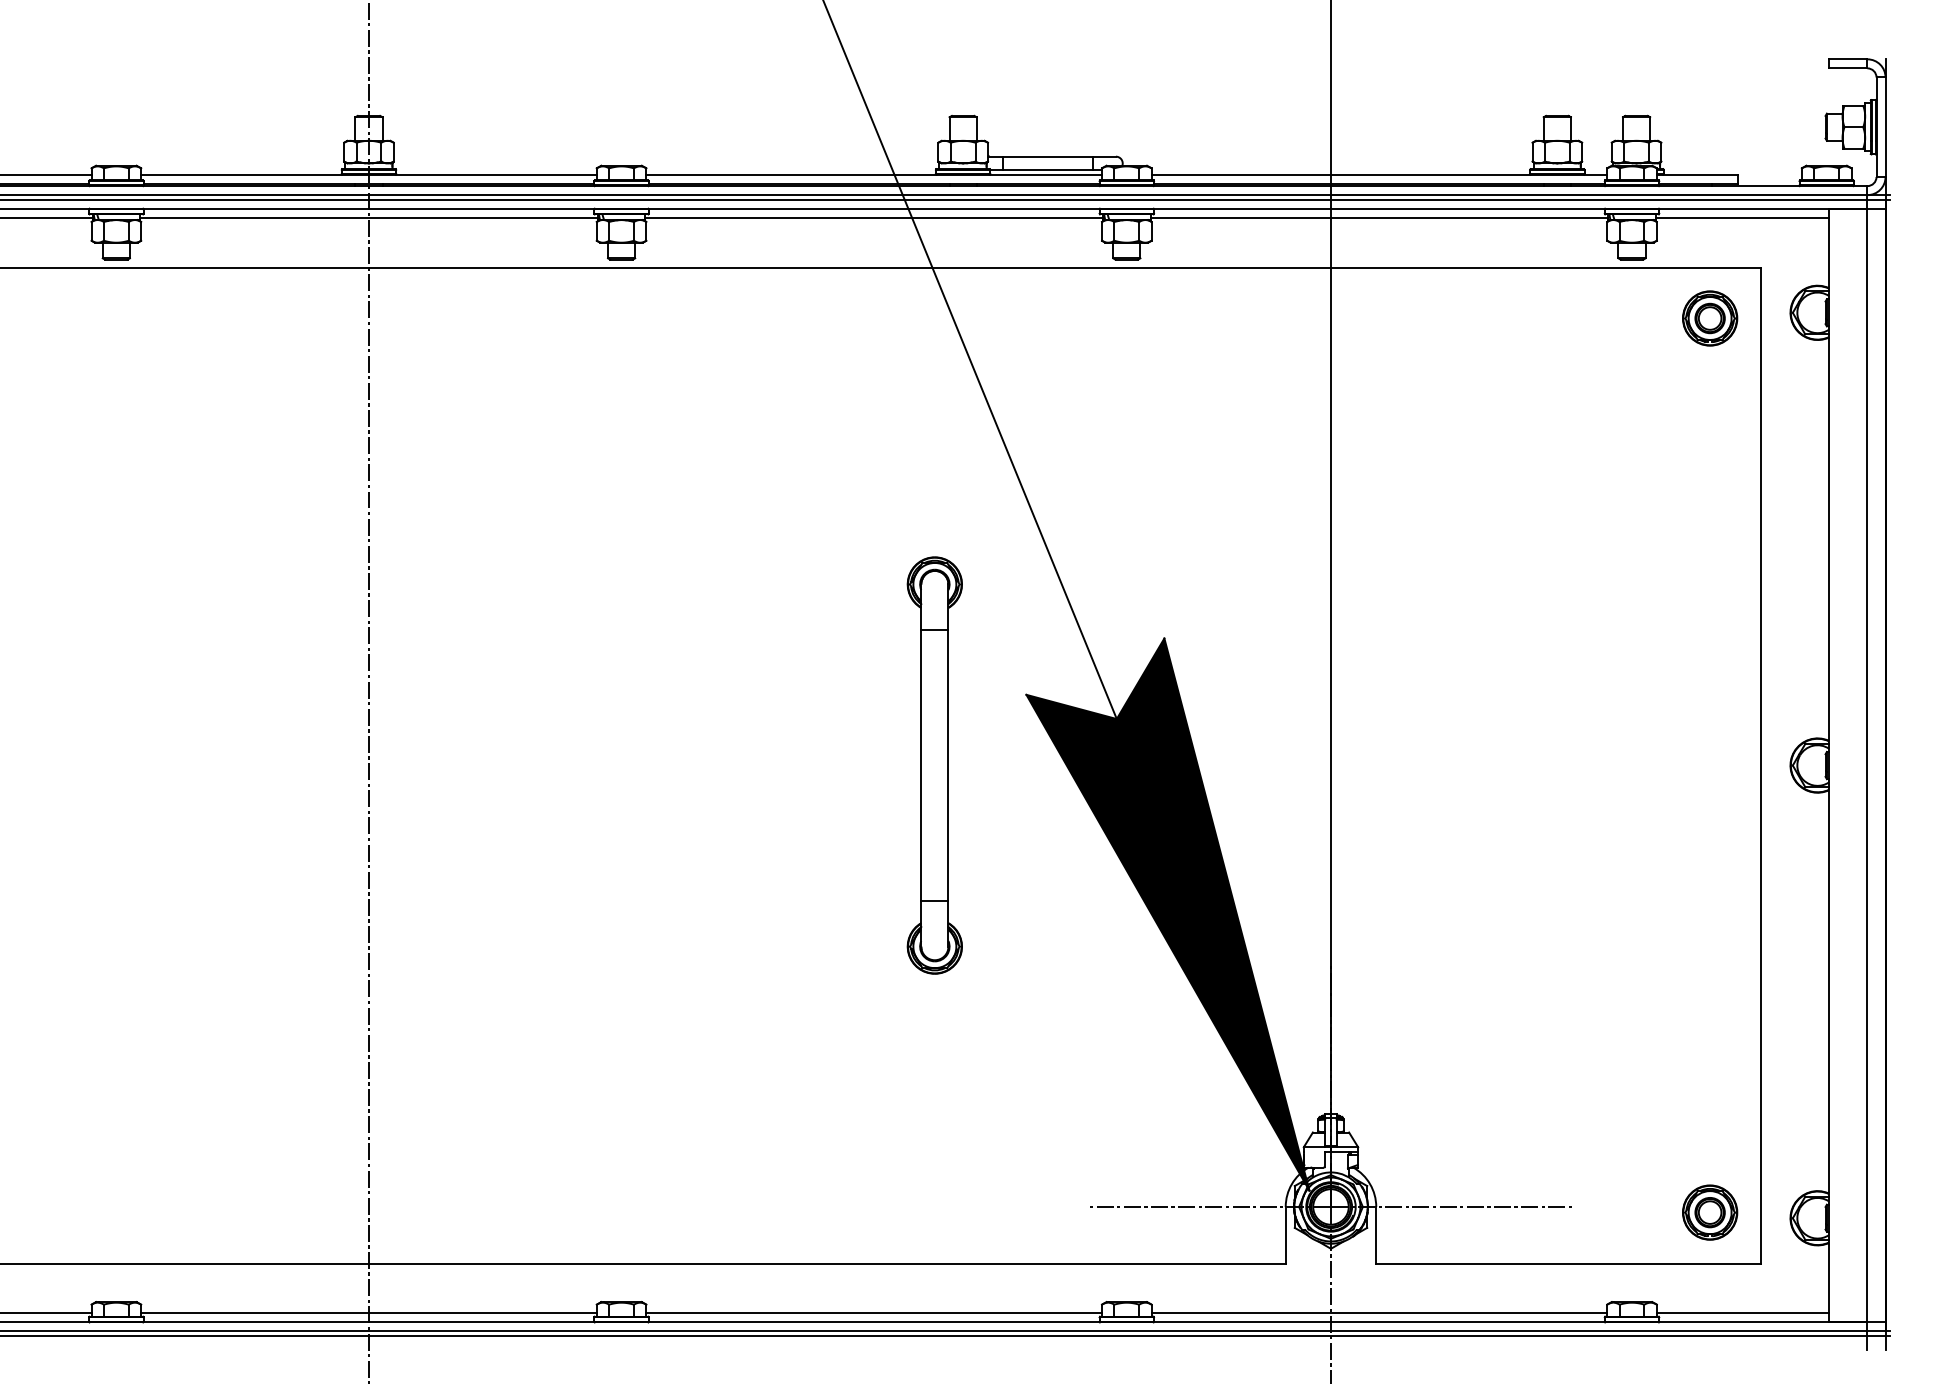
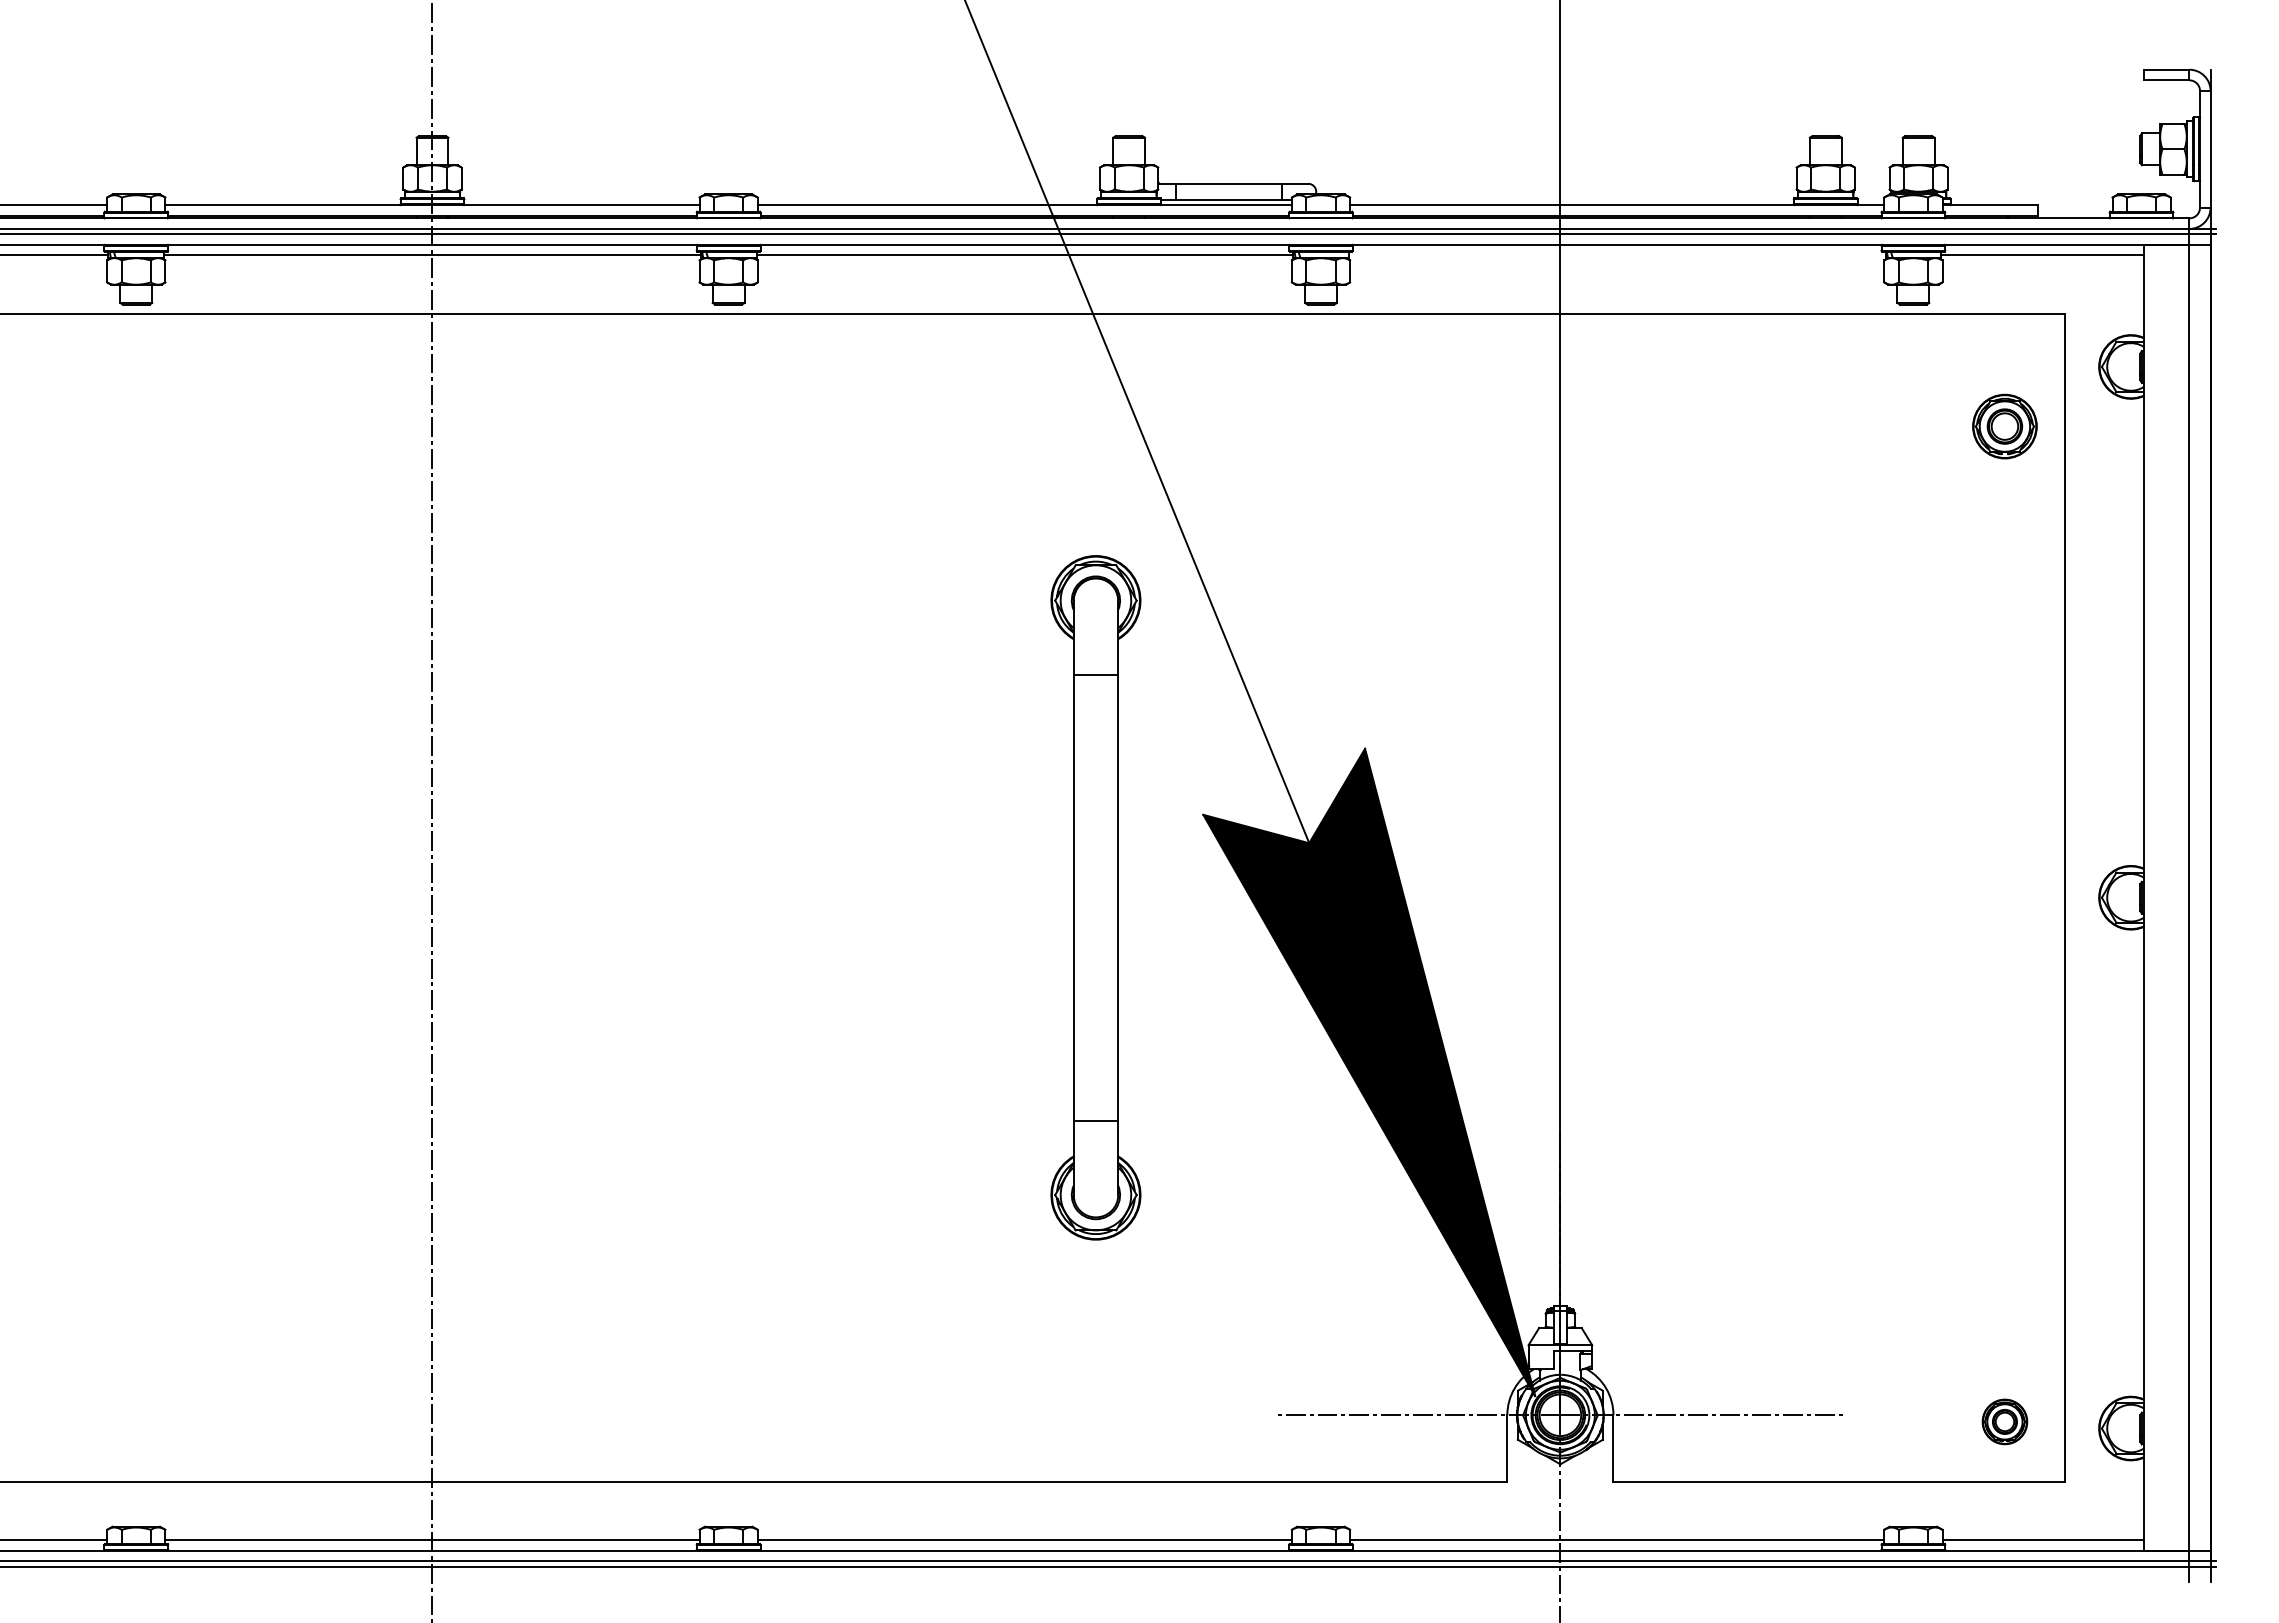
line: (1378, 217) -> (1616, 255), removed
part: (1709, 318) -> (2004, 426), moved
part: (934, 765) -> (1095, 897), size x1.4
part: (1709, 1212) -> (2004, 1421), size x0.7

